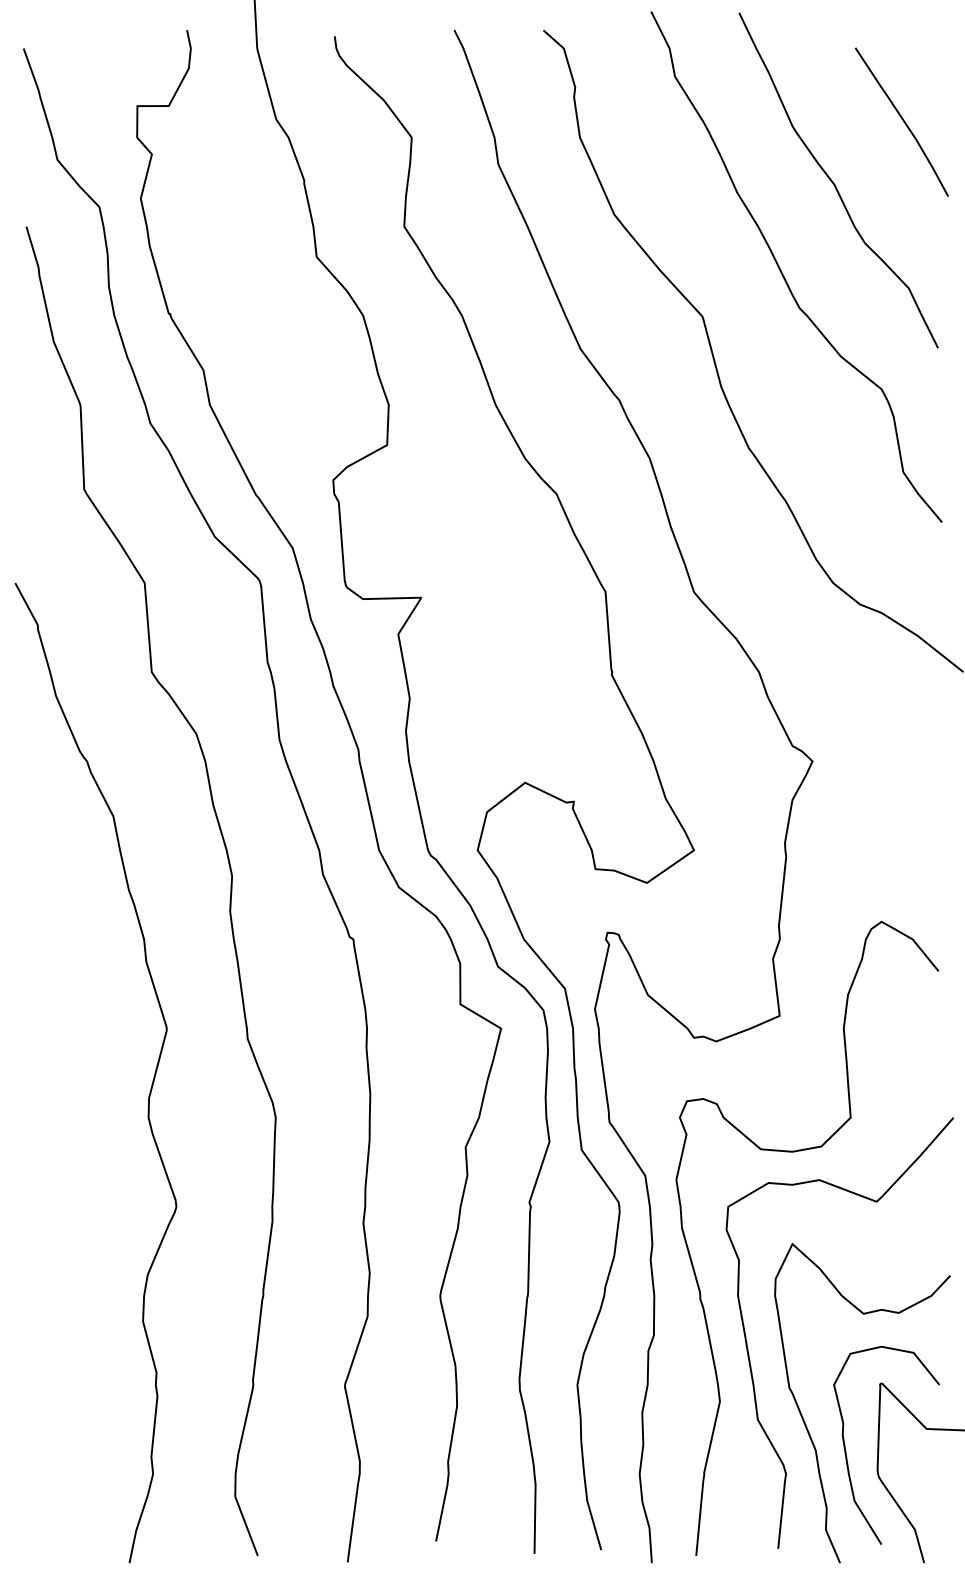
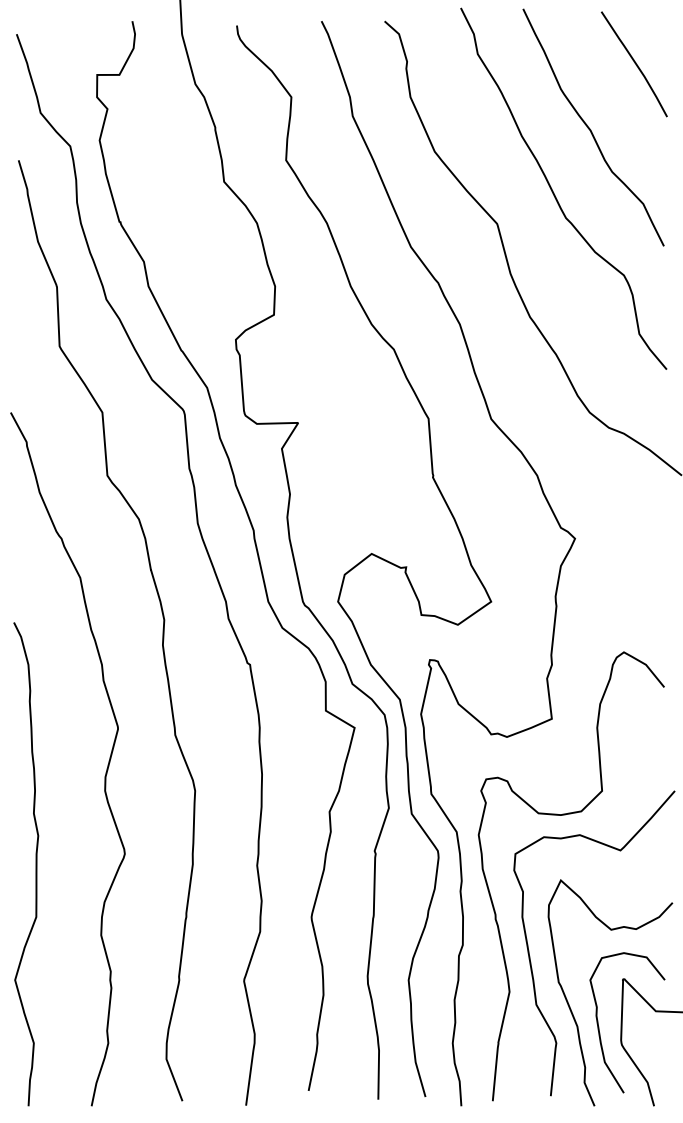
curve: (902, 121) -> (634, 63), moved
curve: (50, 1221) -> (35, 864), added

